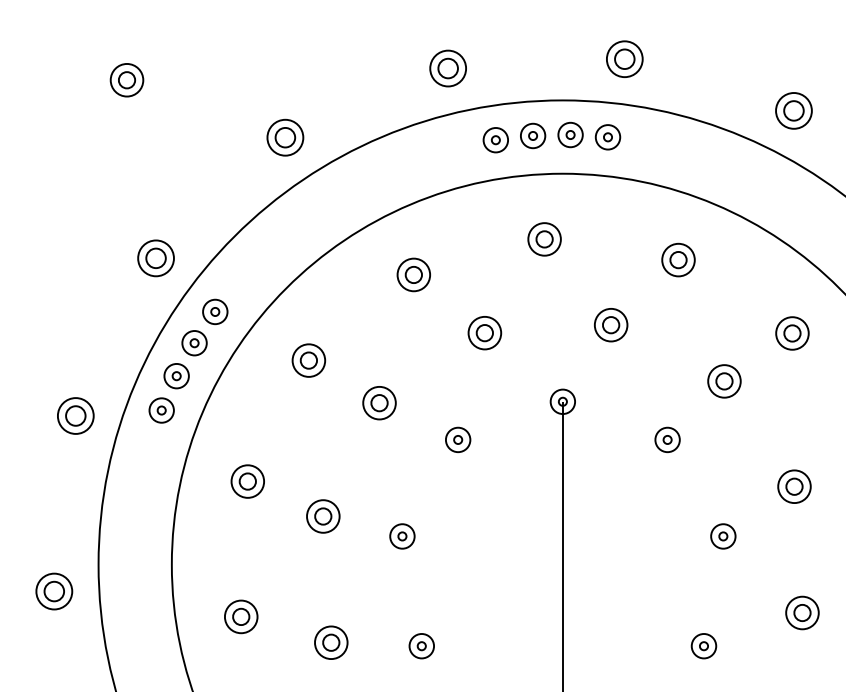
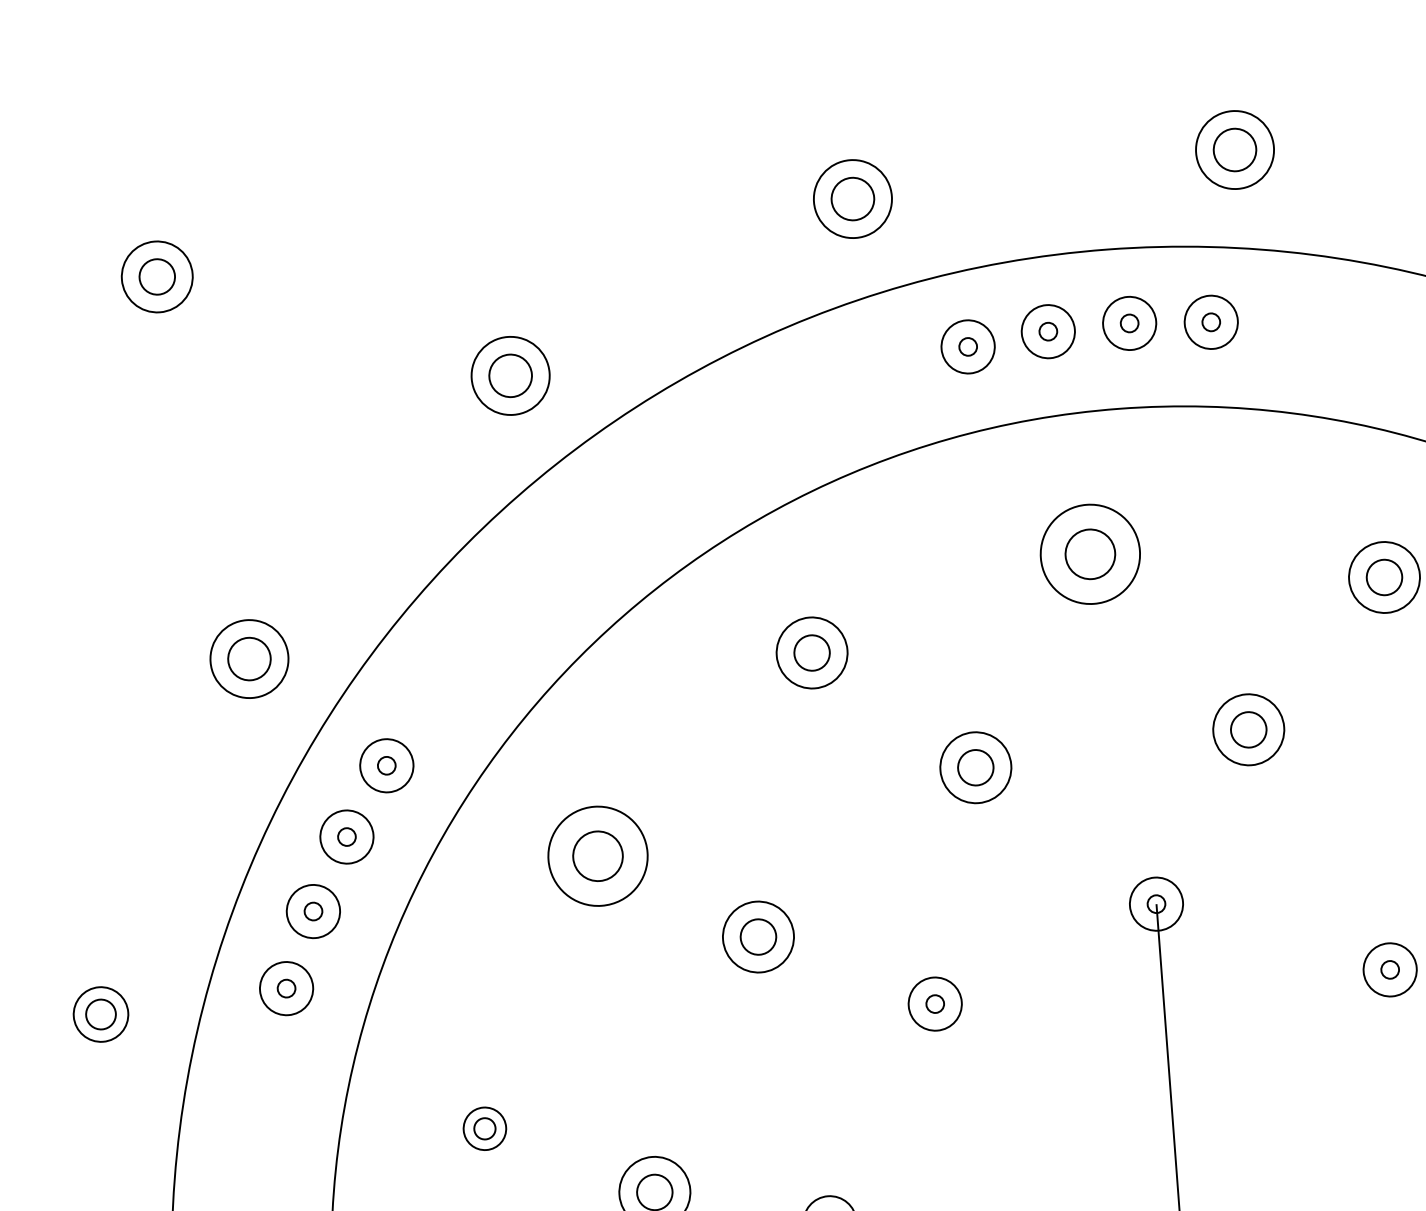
part: (544, 239) -> (1090, 554), size x1.4
part: (308, 360) -> (597, 855), size x1.4
part: (75, 415) -> (100, 1013), size x0.7
part: (247, 481) -> (484, 1128), size x0.6

